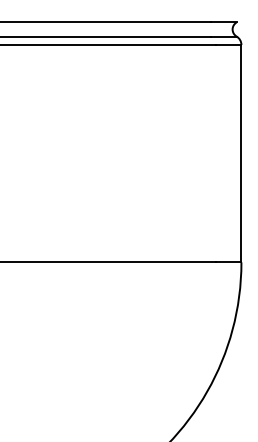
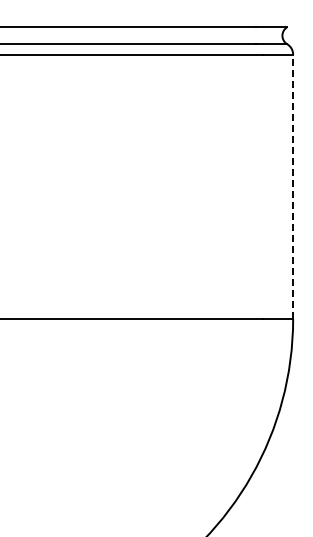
line: (241, 153) -> (293, 186), solid -> dashed

